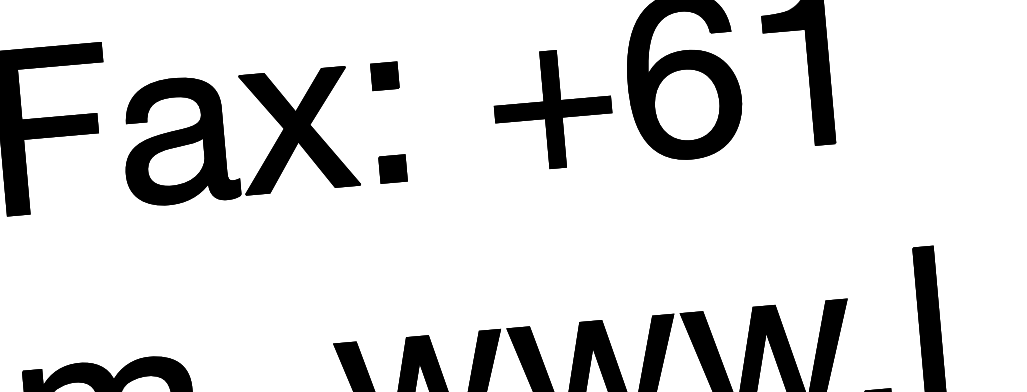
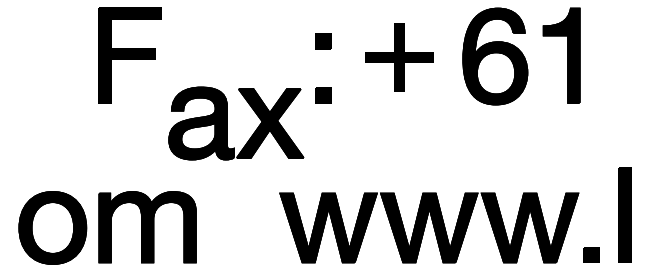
part: (553, 109) -> (399, 57), moved
part: (224, 136) -> (227, 123), moved

